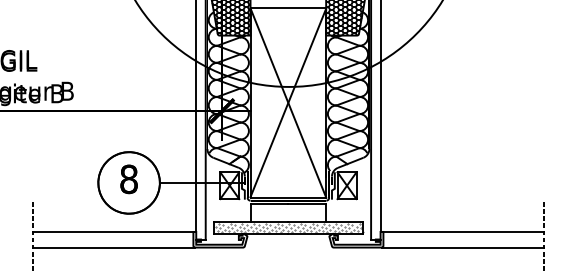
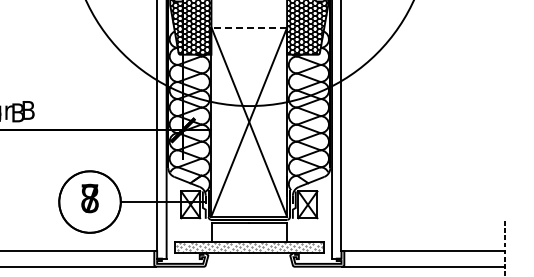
line: (288, 8) -> (249, 27), solid -> dashed
text: (128, 179) -> (89, 198), 8 -> 7

